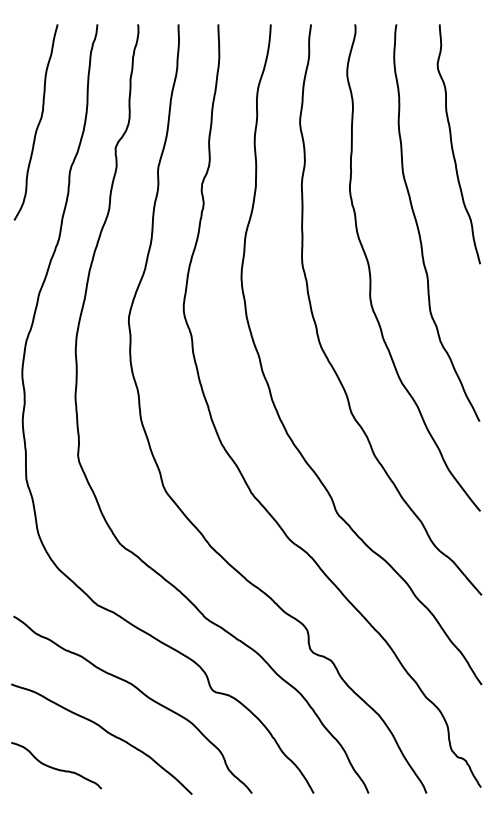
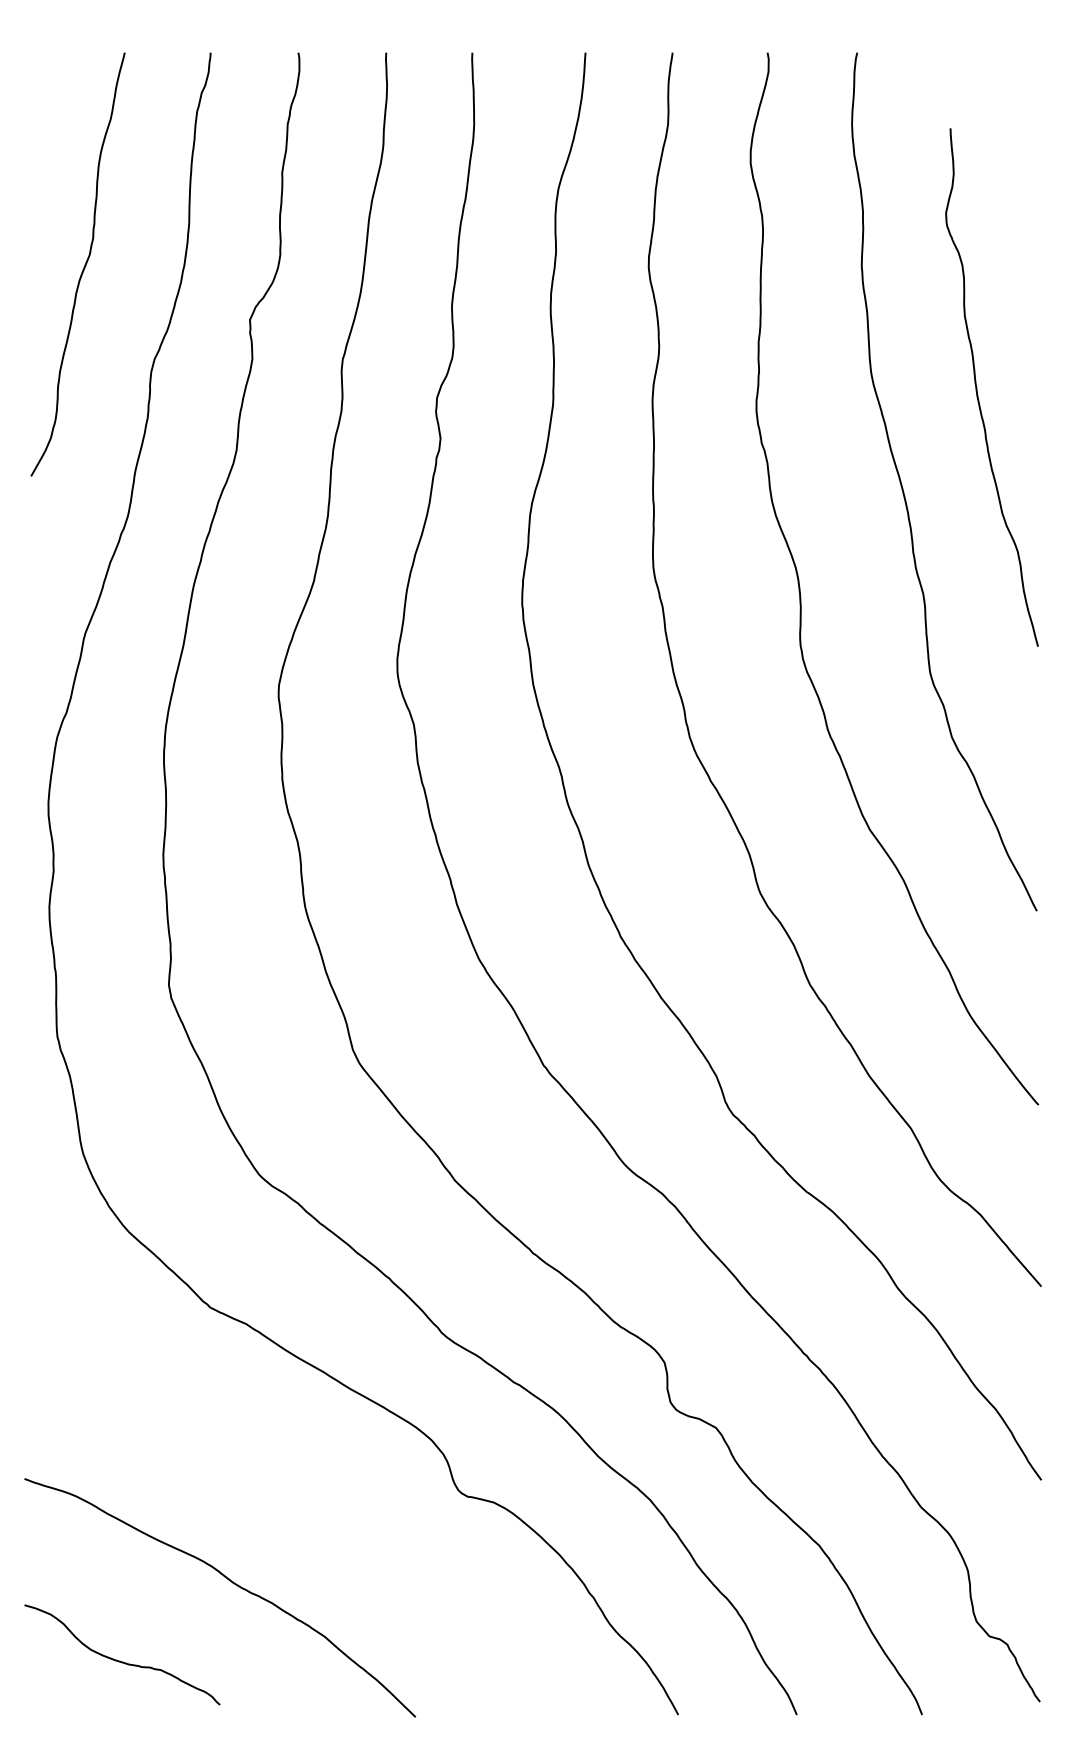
curve: (452, 144) -> (978, 387), moved
curve: (142, 694) -> (308, 1500), removed

